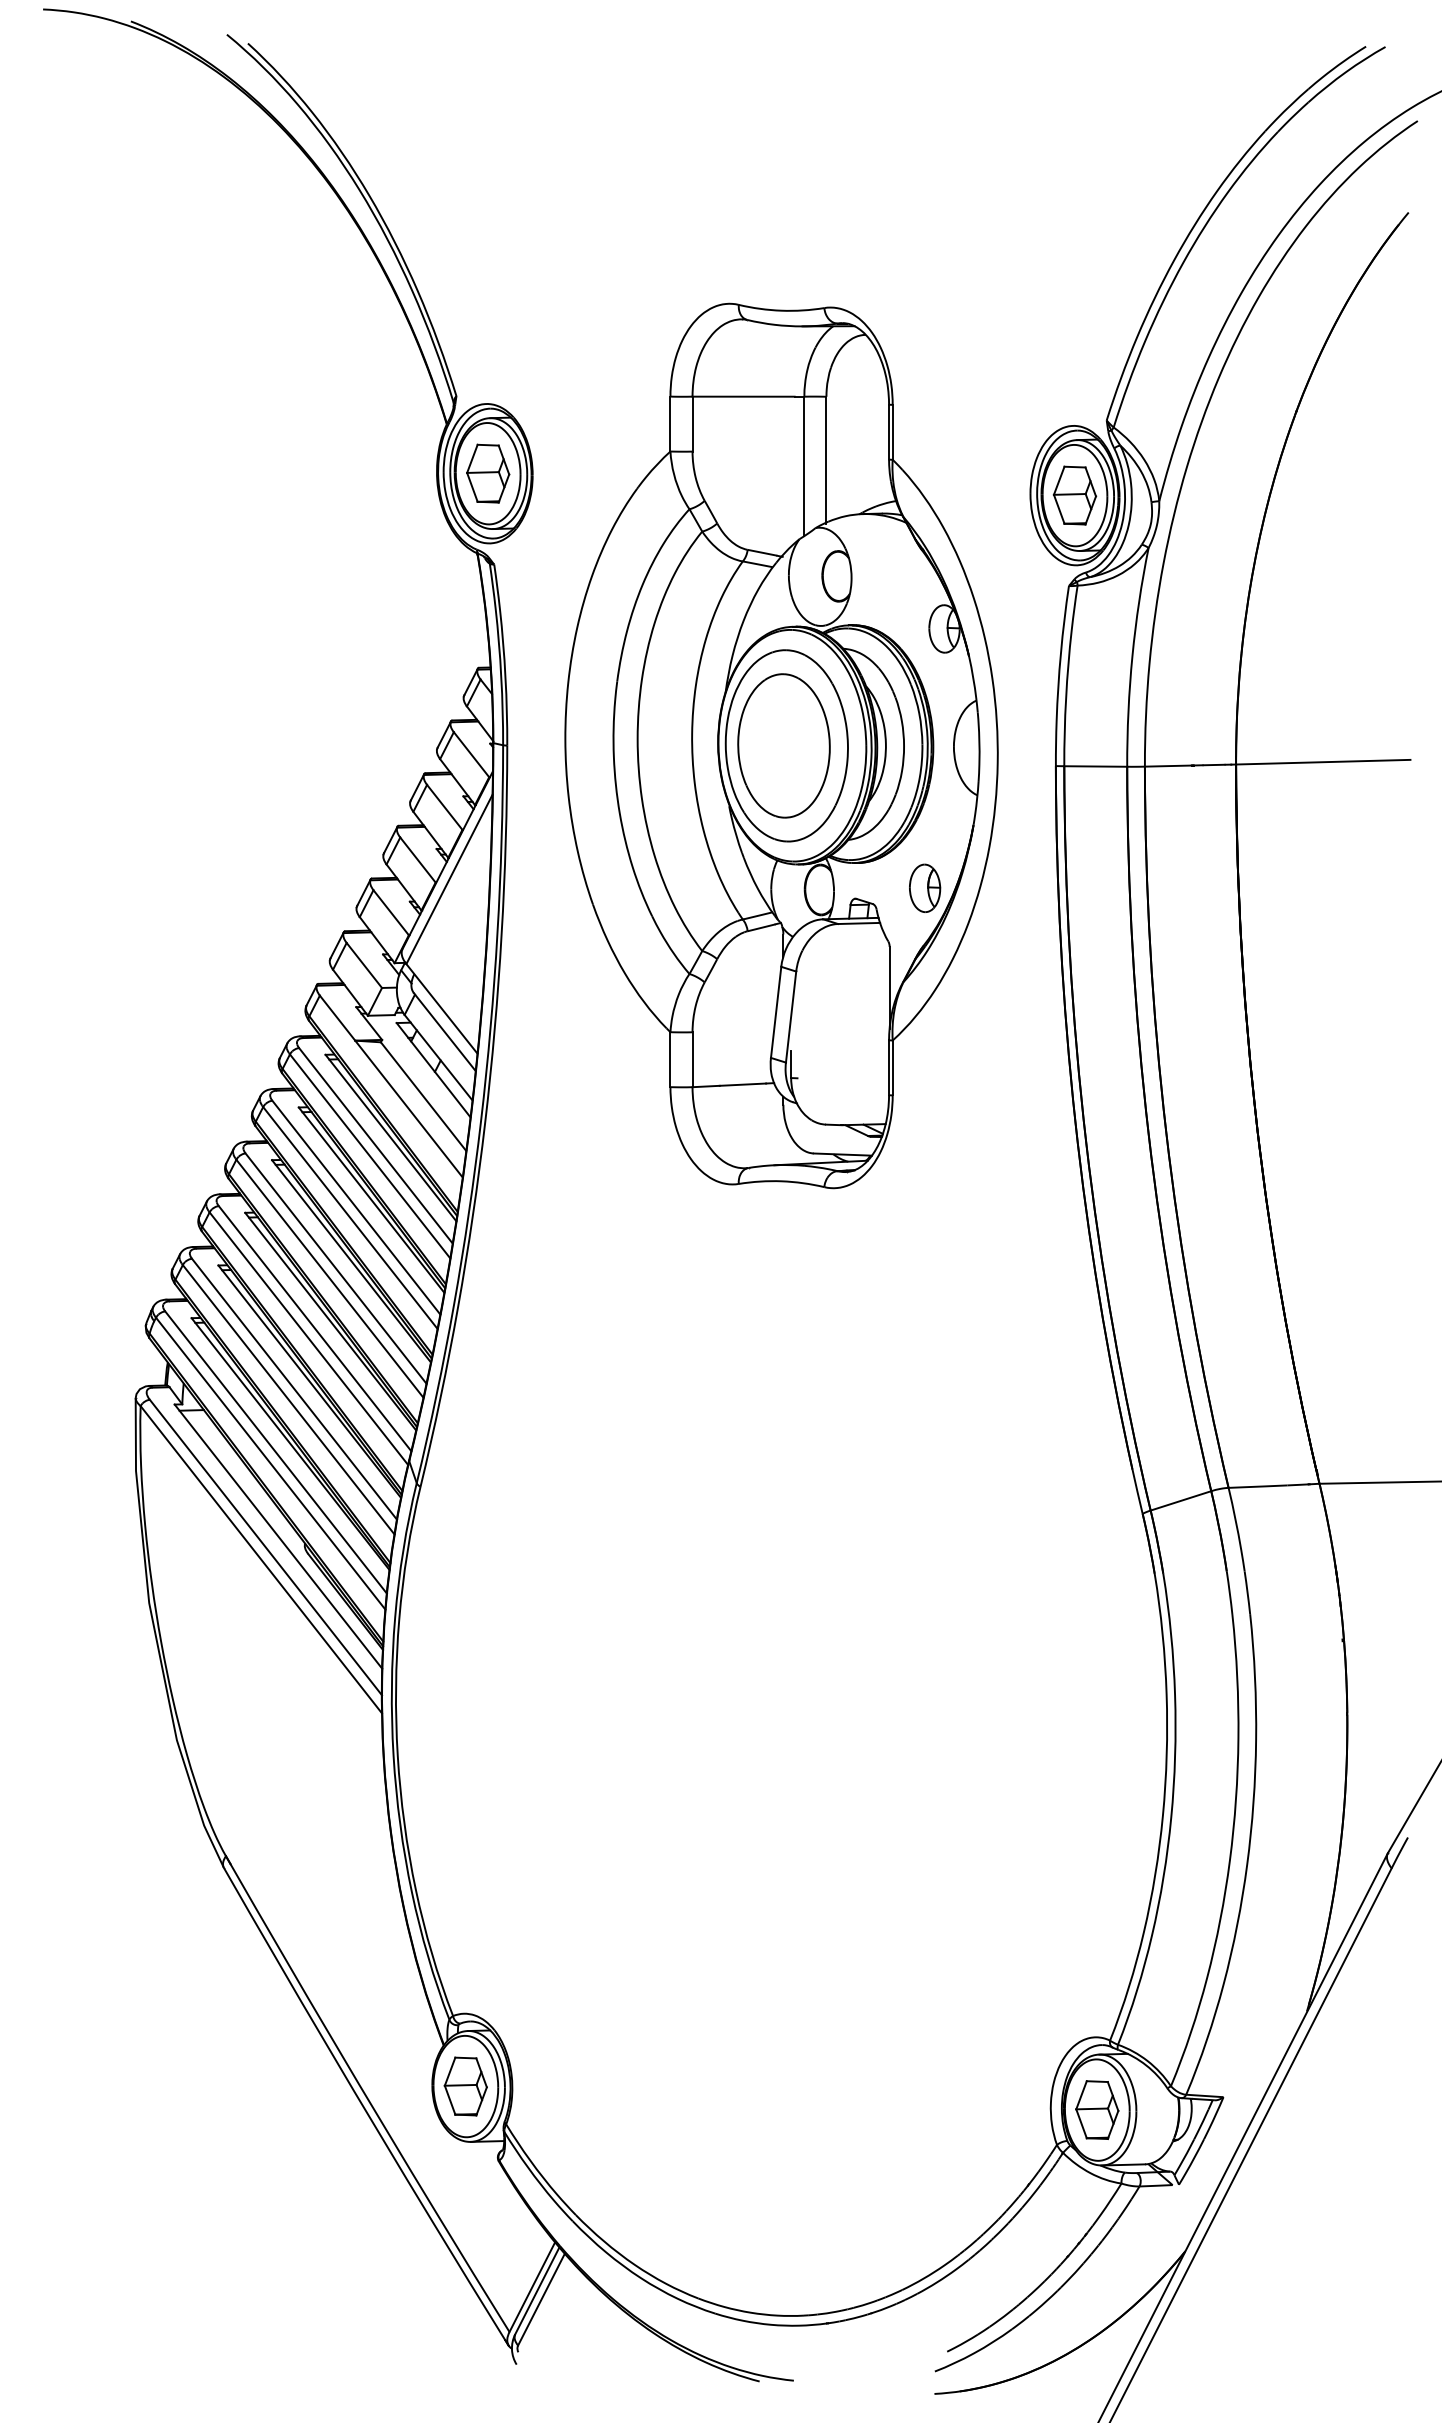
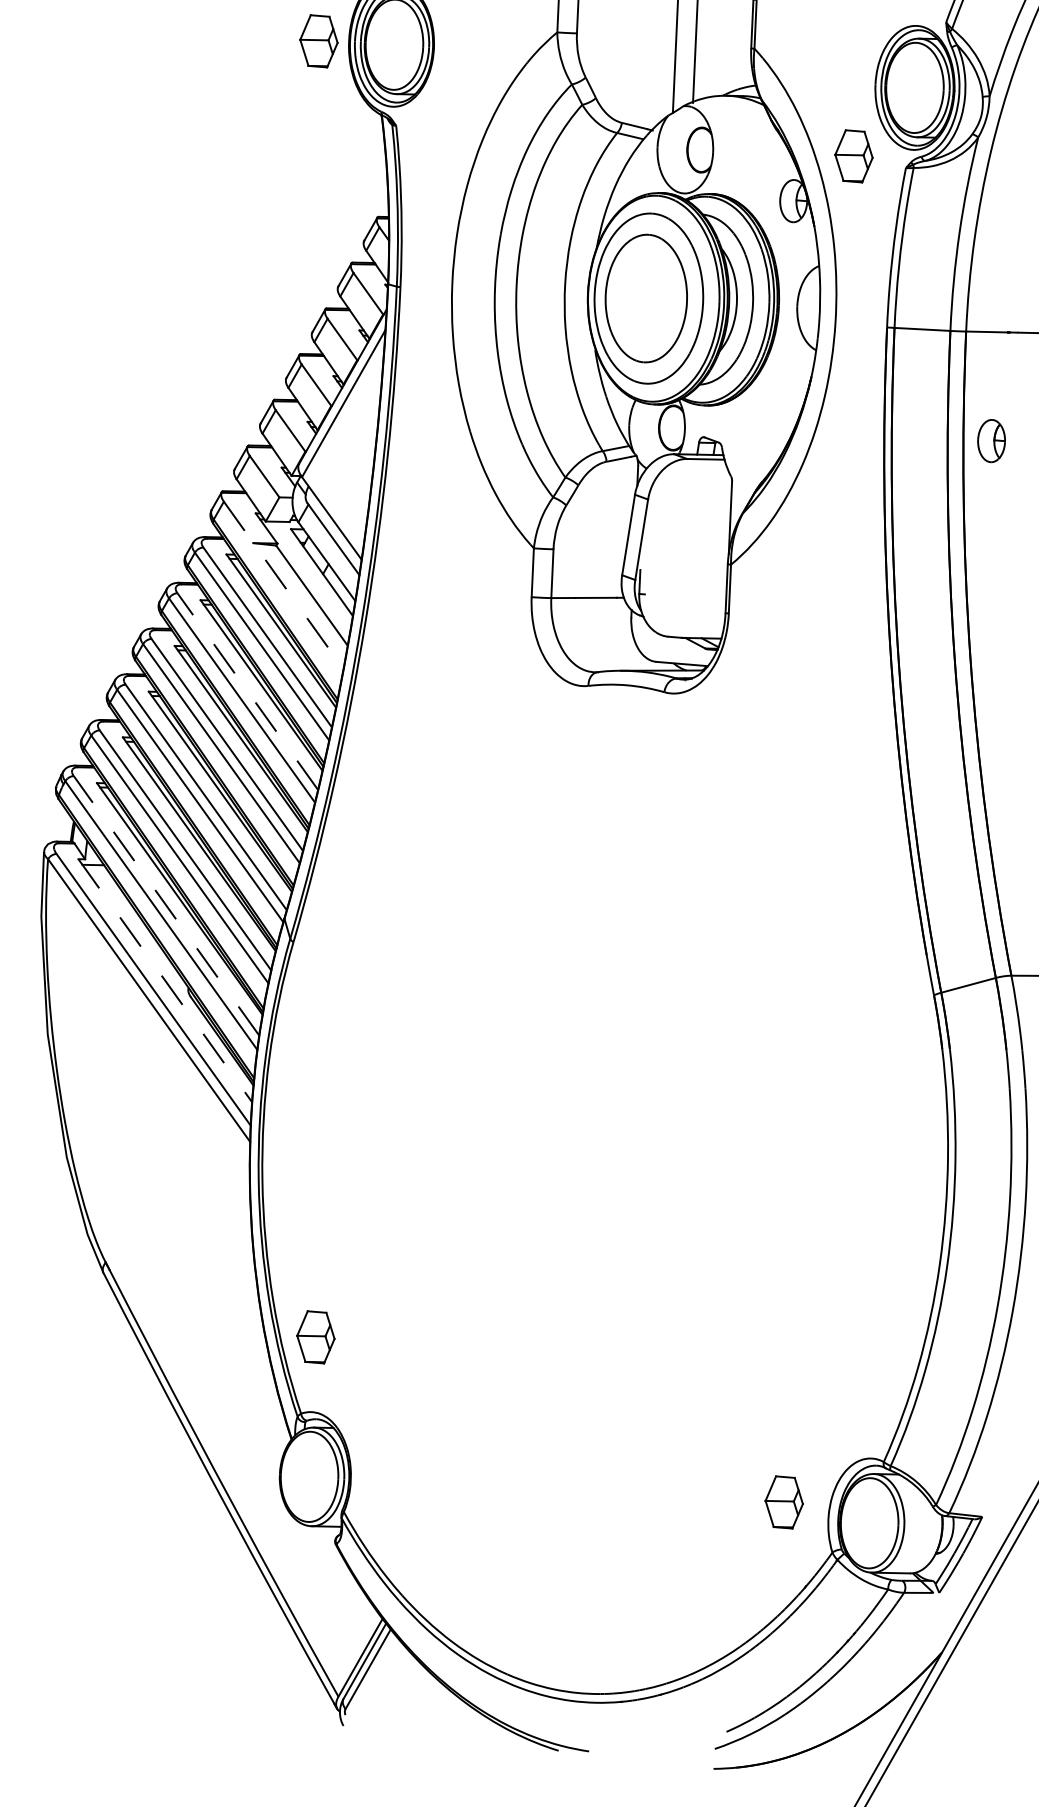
part: (488, 473) -> (319, 41), moved
part: (1074, 495) -> (853, 156), moved
part: (925, 887) -> (992, 440), moved
line: (391, 1086) -> (283, 585), solid -> dashed
line: (356, 1207) -> (247, 691), solid -> dashed
line: (275, 1452) -> (166, 905), solid -> dashed
line: (278, 1536) -> (165, 980), solid -> dashed
part: (465, 2086) -> (315, 1337), moved
part: (1097, 2109) -> (784, 1501), moved

